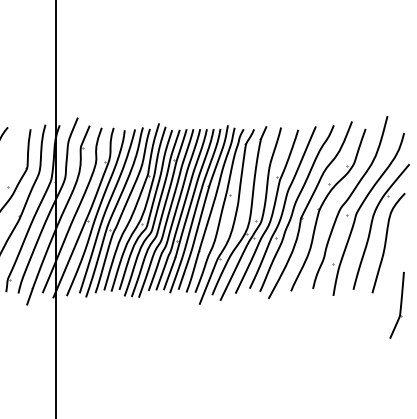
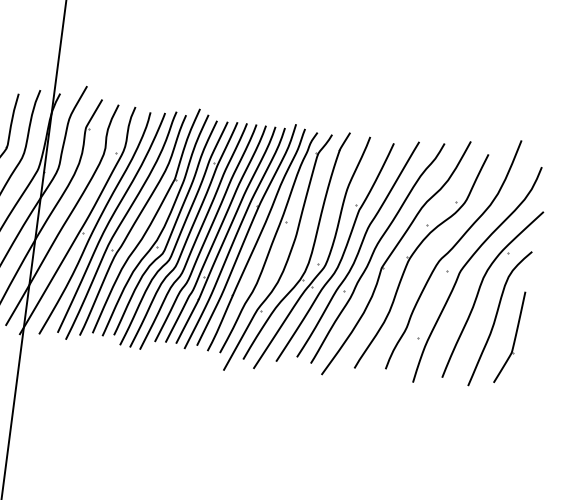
part: (396, 305) -> (508, 337), moved

